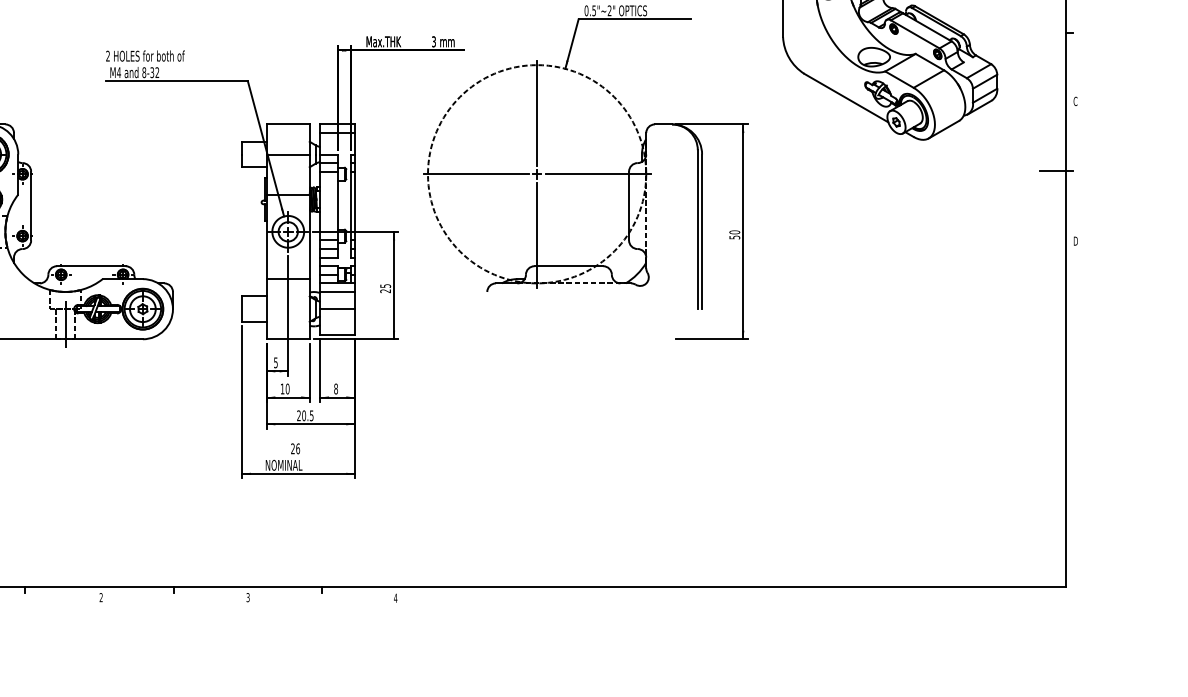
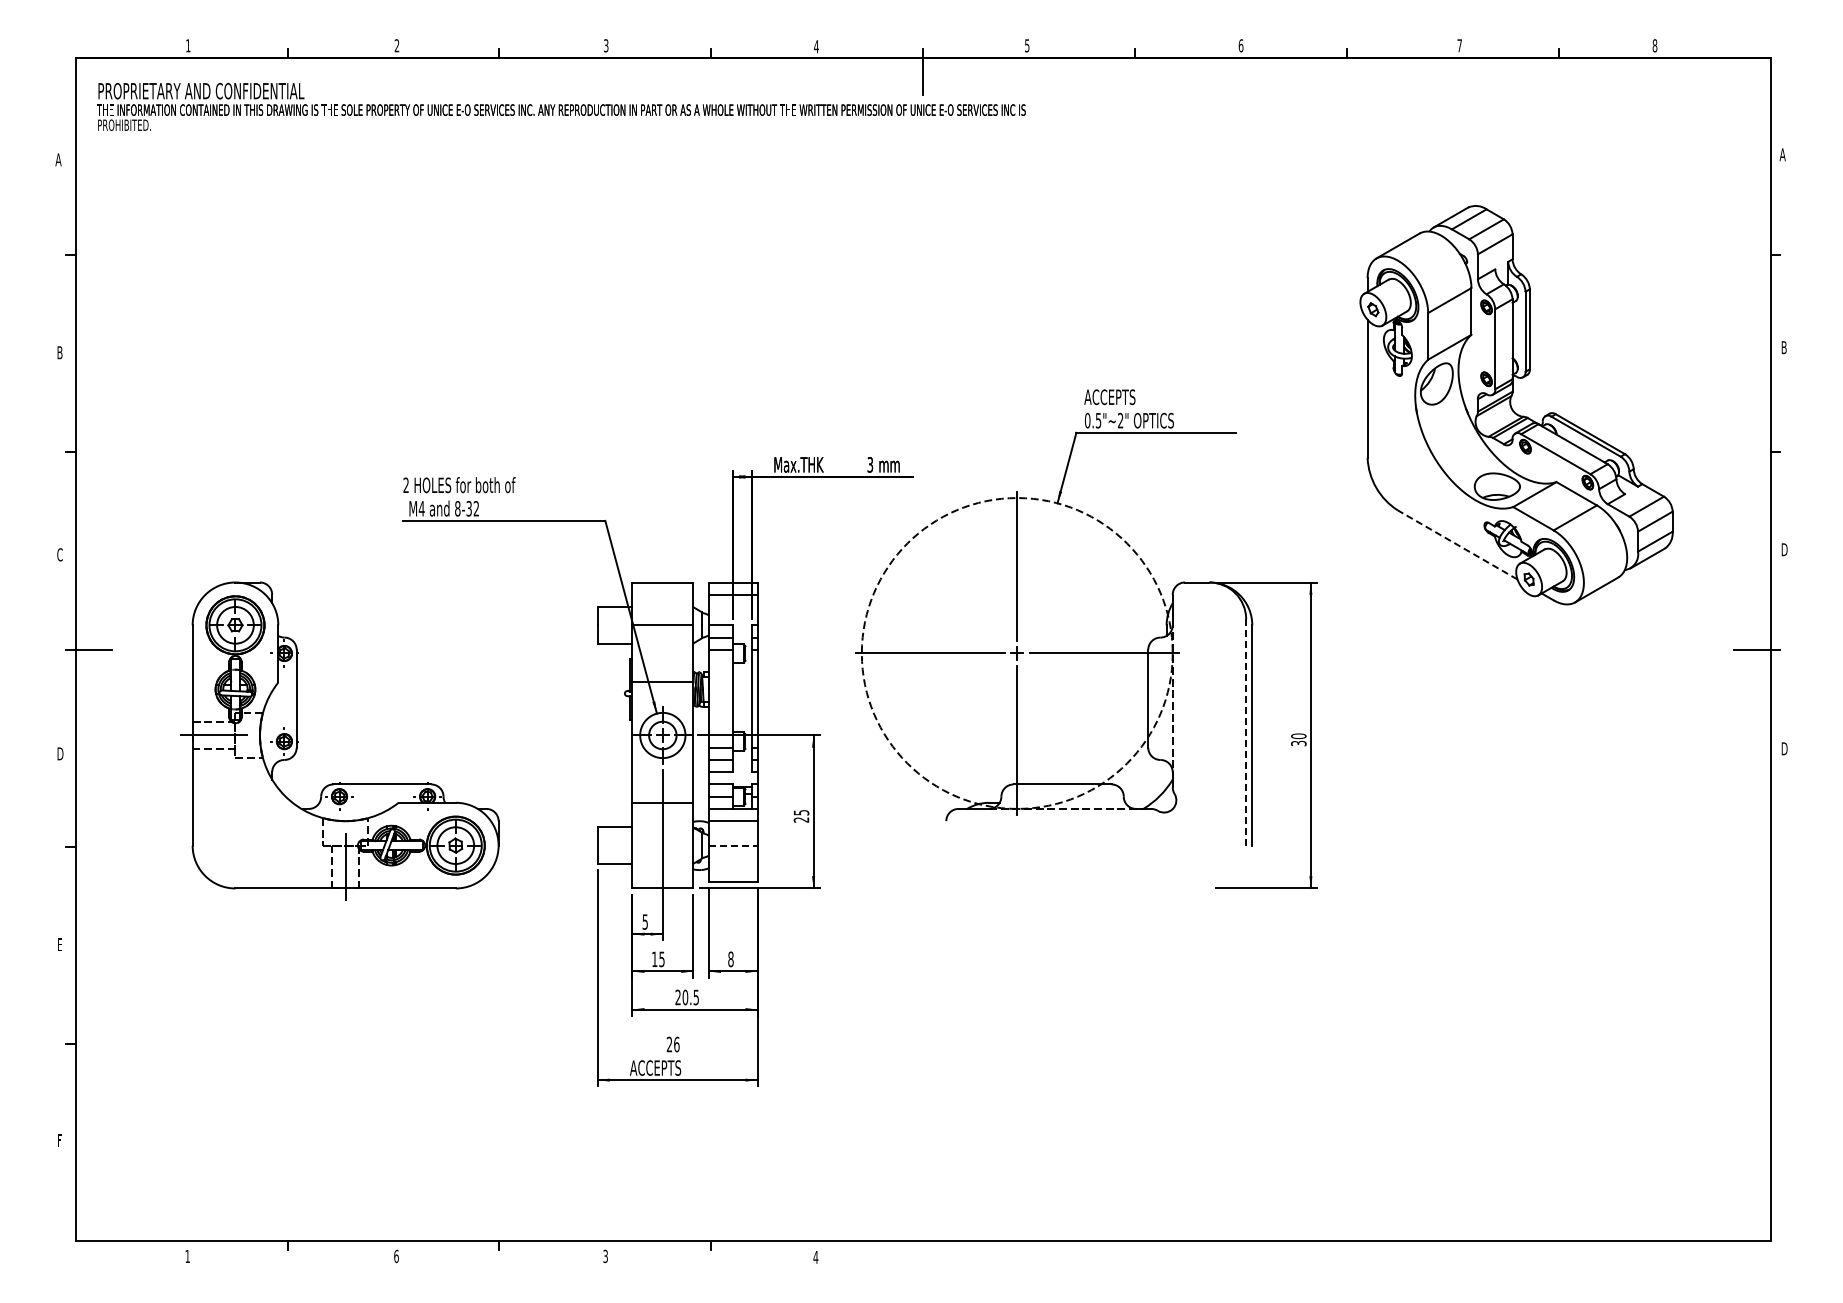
line: (846, 97) -> (1457, 544), solid -> dashed
text: (1075, 101) -> (1784, 549), C -> D
line: (698, 229) -> (1246, 732), solid -> dashed
text: (734, 236) -> (1298, 742), 50 -> 30
line: (337, 309) -> (733, 845), solid -> dashed
text: (287, 389) -> (661, 959), 10 -> 15
text: (283, 464) -> (656, 1067), NOMINAL -> ACCEPTS
text: (101, 597) -> (396, 1256), 2 -> 6

